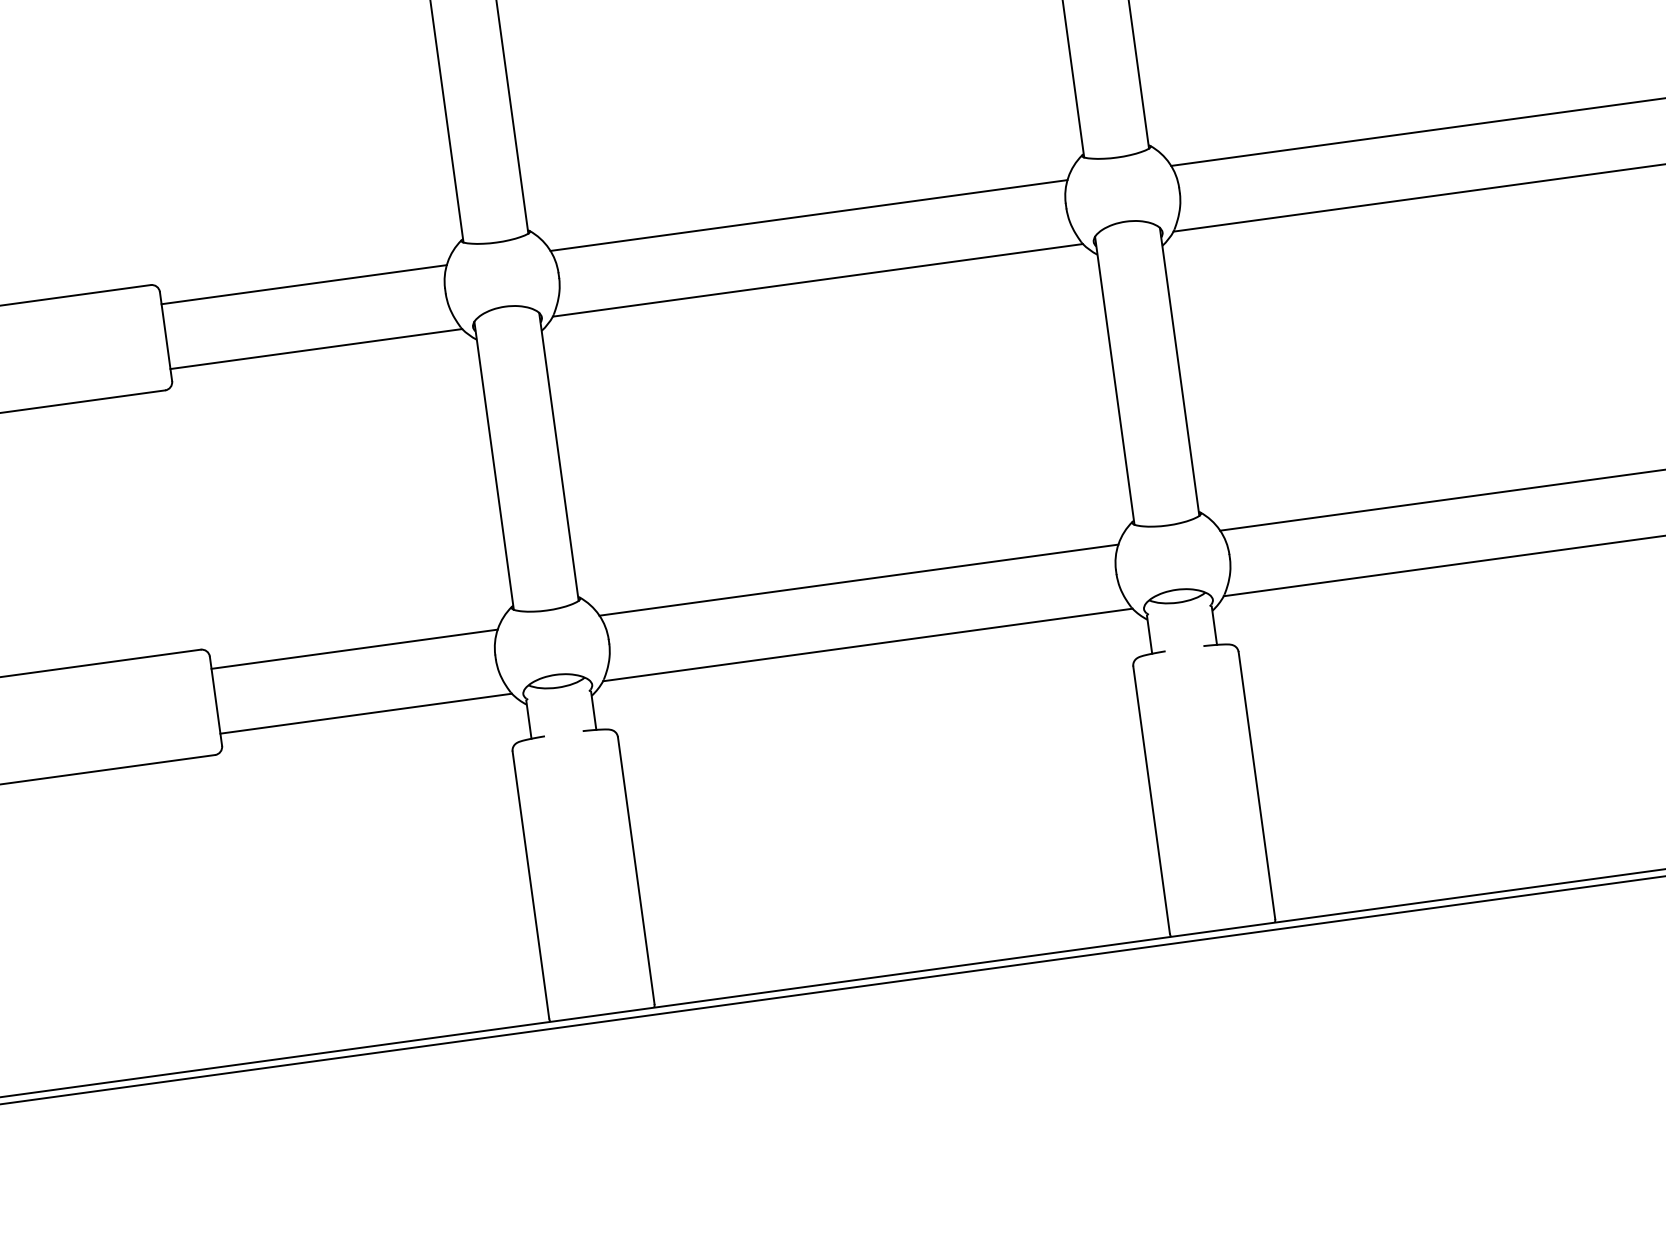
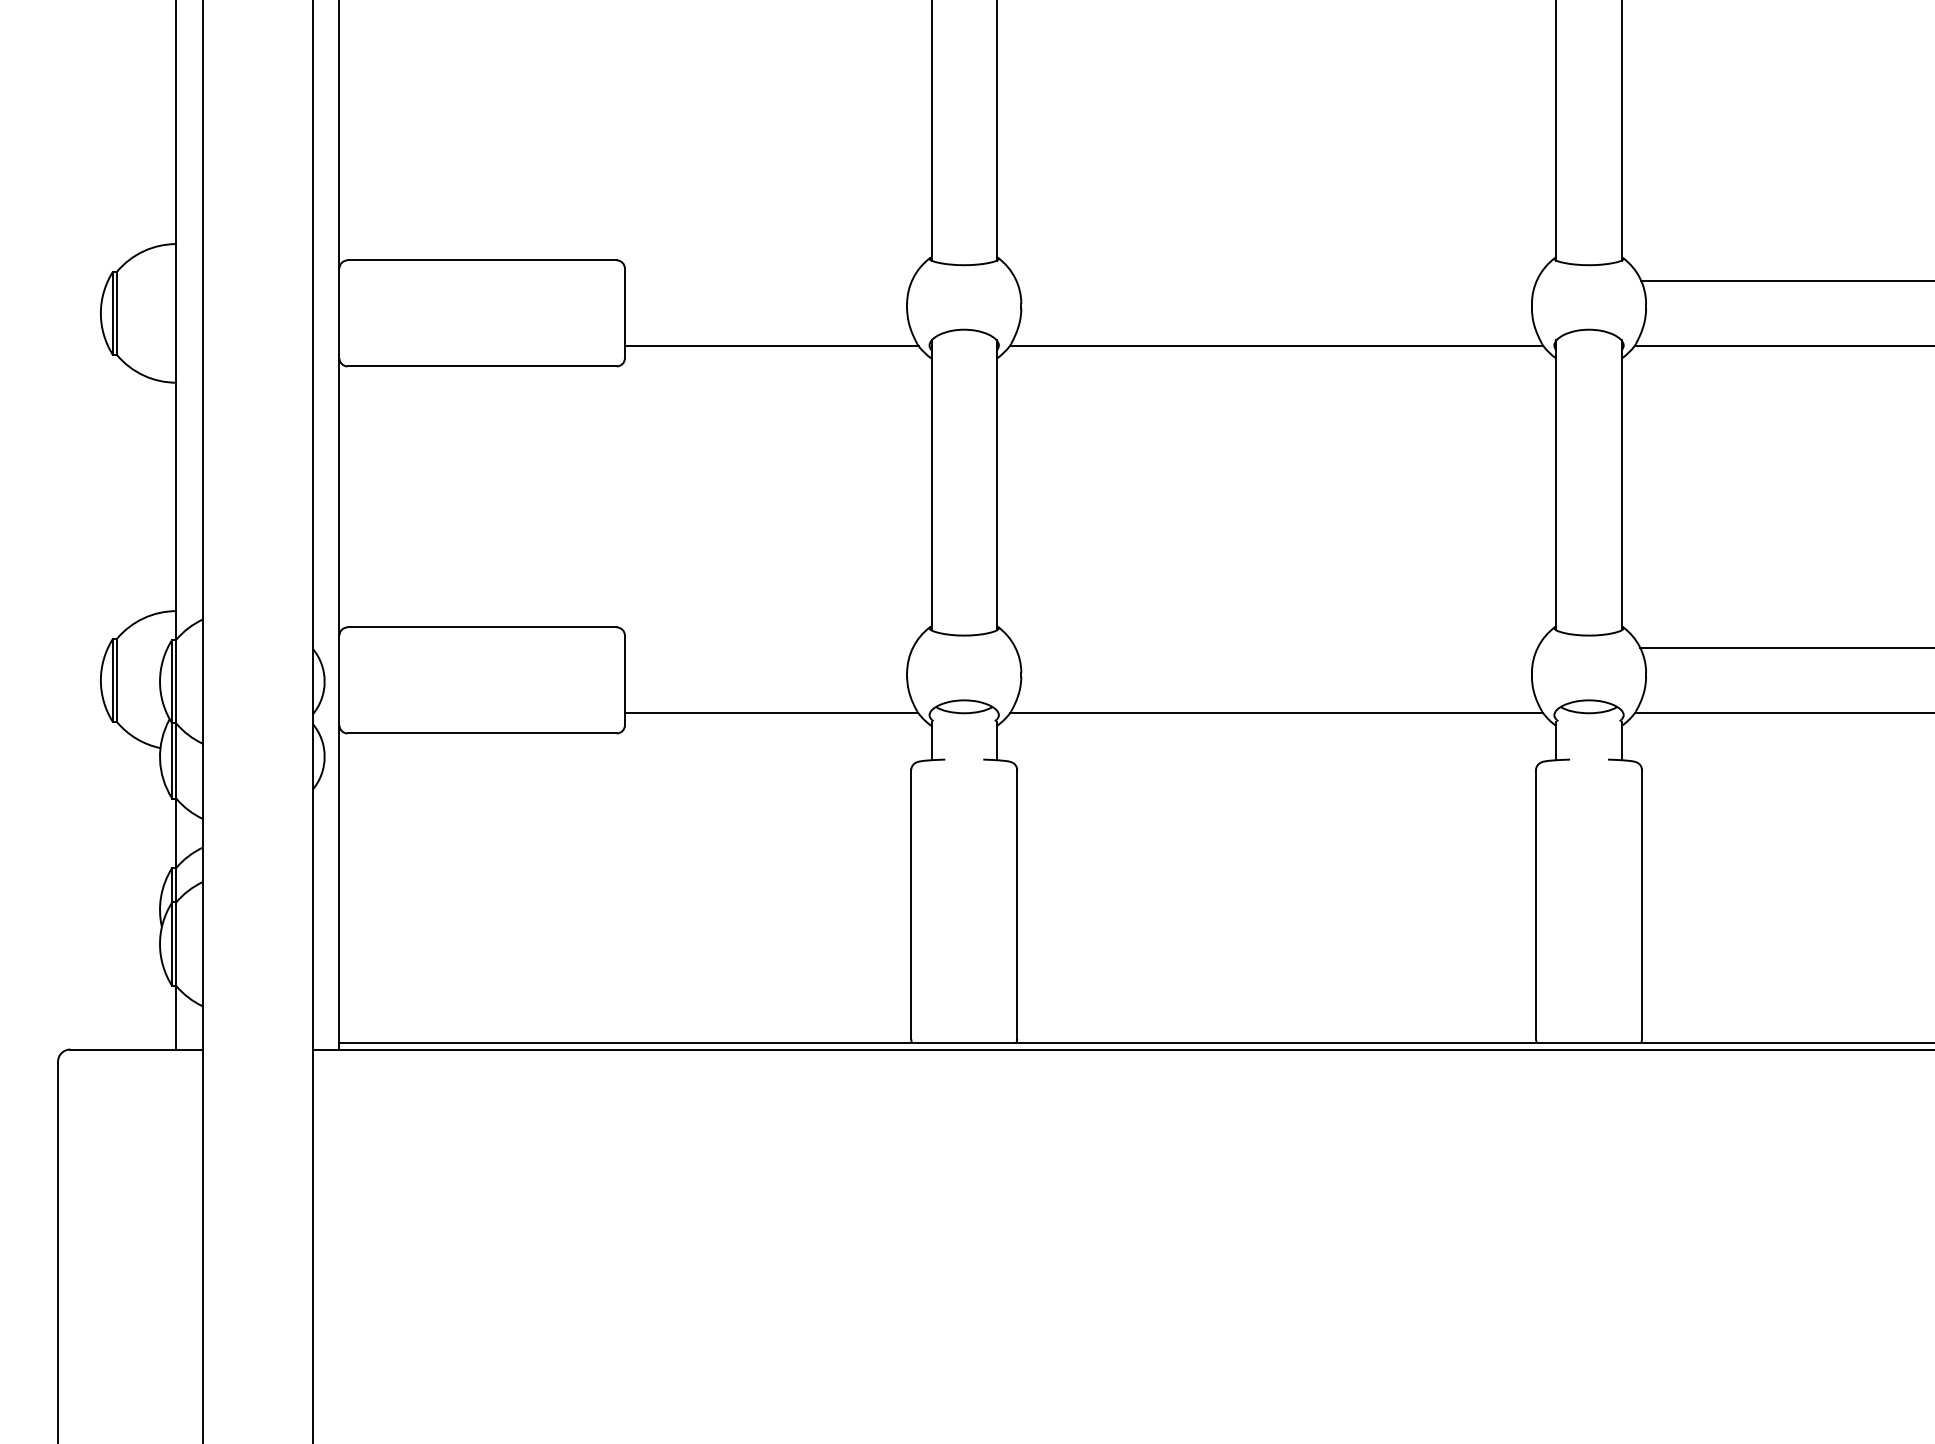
line: (808, 215) -> (1276, 280), removed
line: (304, 284) -> (768, 280), removed
line: (858, 579) -> (1276, 647), removed
line: (354, 648) -> (768, 647), removed

